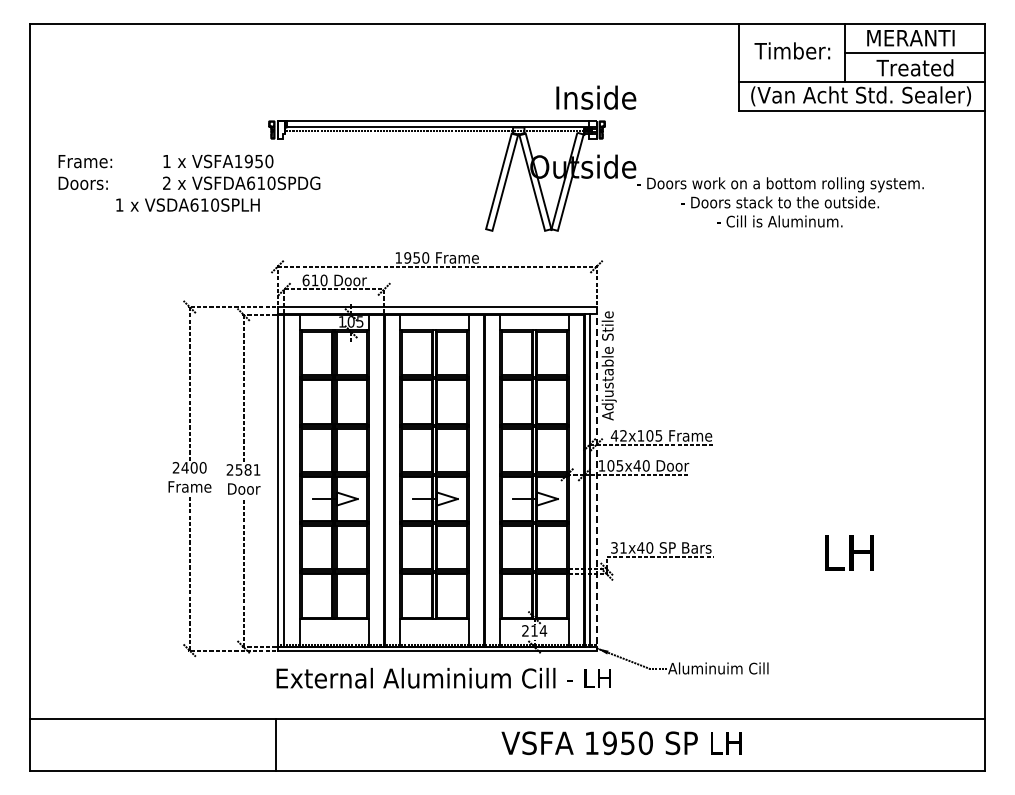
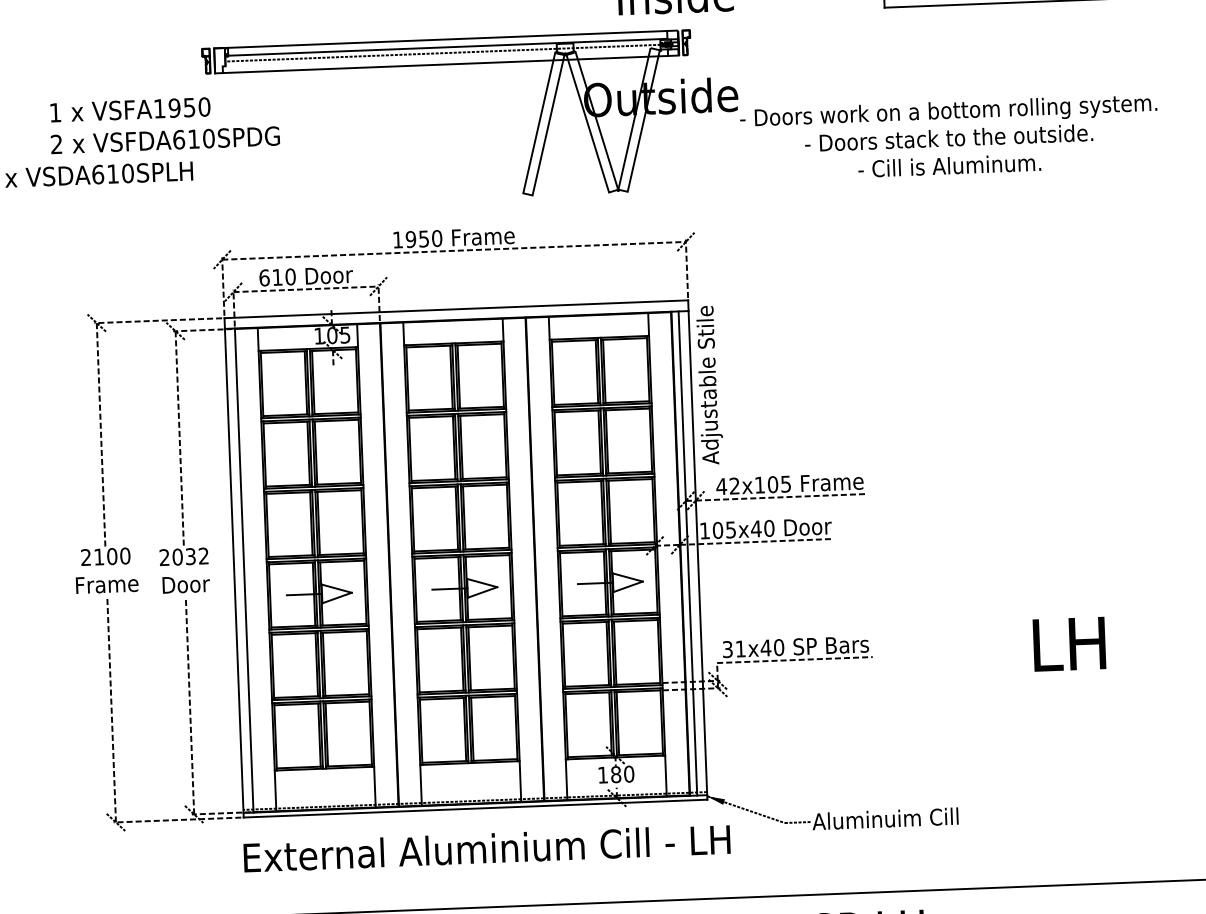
line: (435, 138) -> (444, 64), added
text: (184, 467) -> (98, 556), 2400 -> 2100
text: (247, 469) -> (189, 556), 2581 -> 2032
line: (596, 478) -> (697, 549), dashed -> solid
text: (534, 630) -> (616, 774), 214 -> 180

